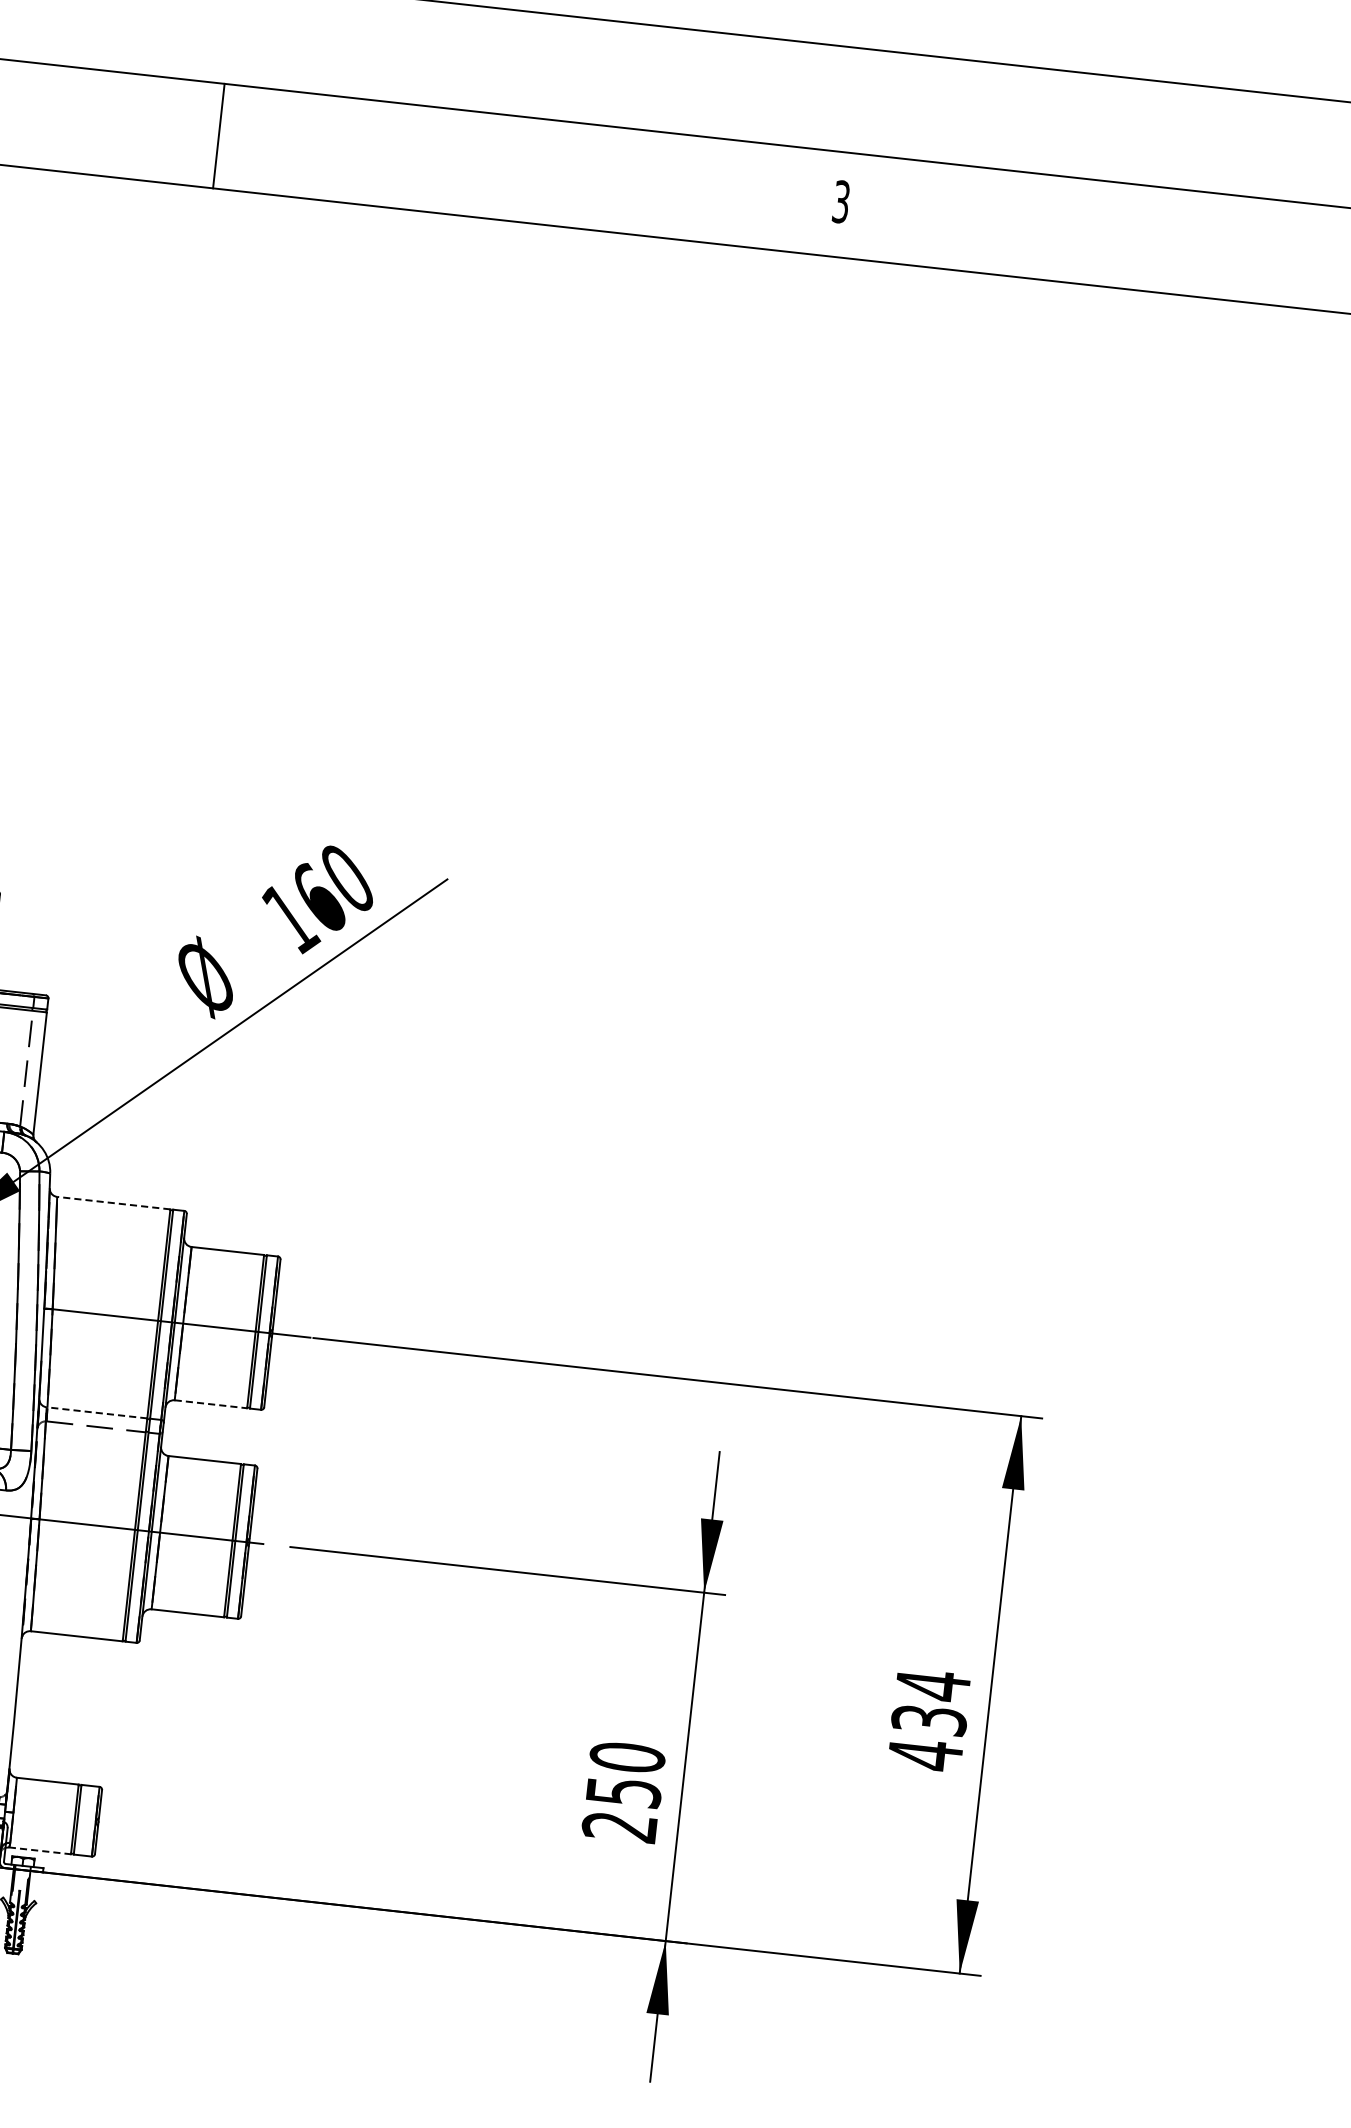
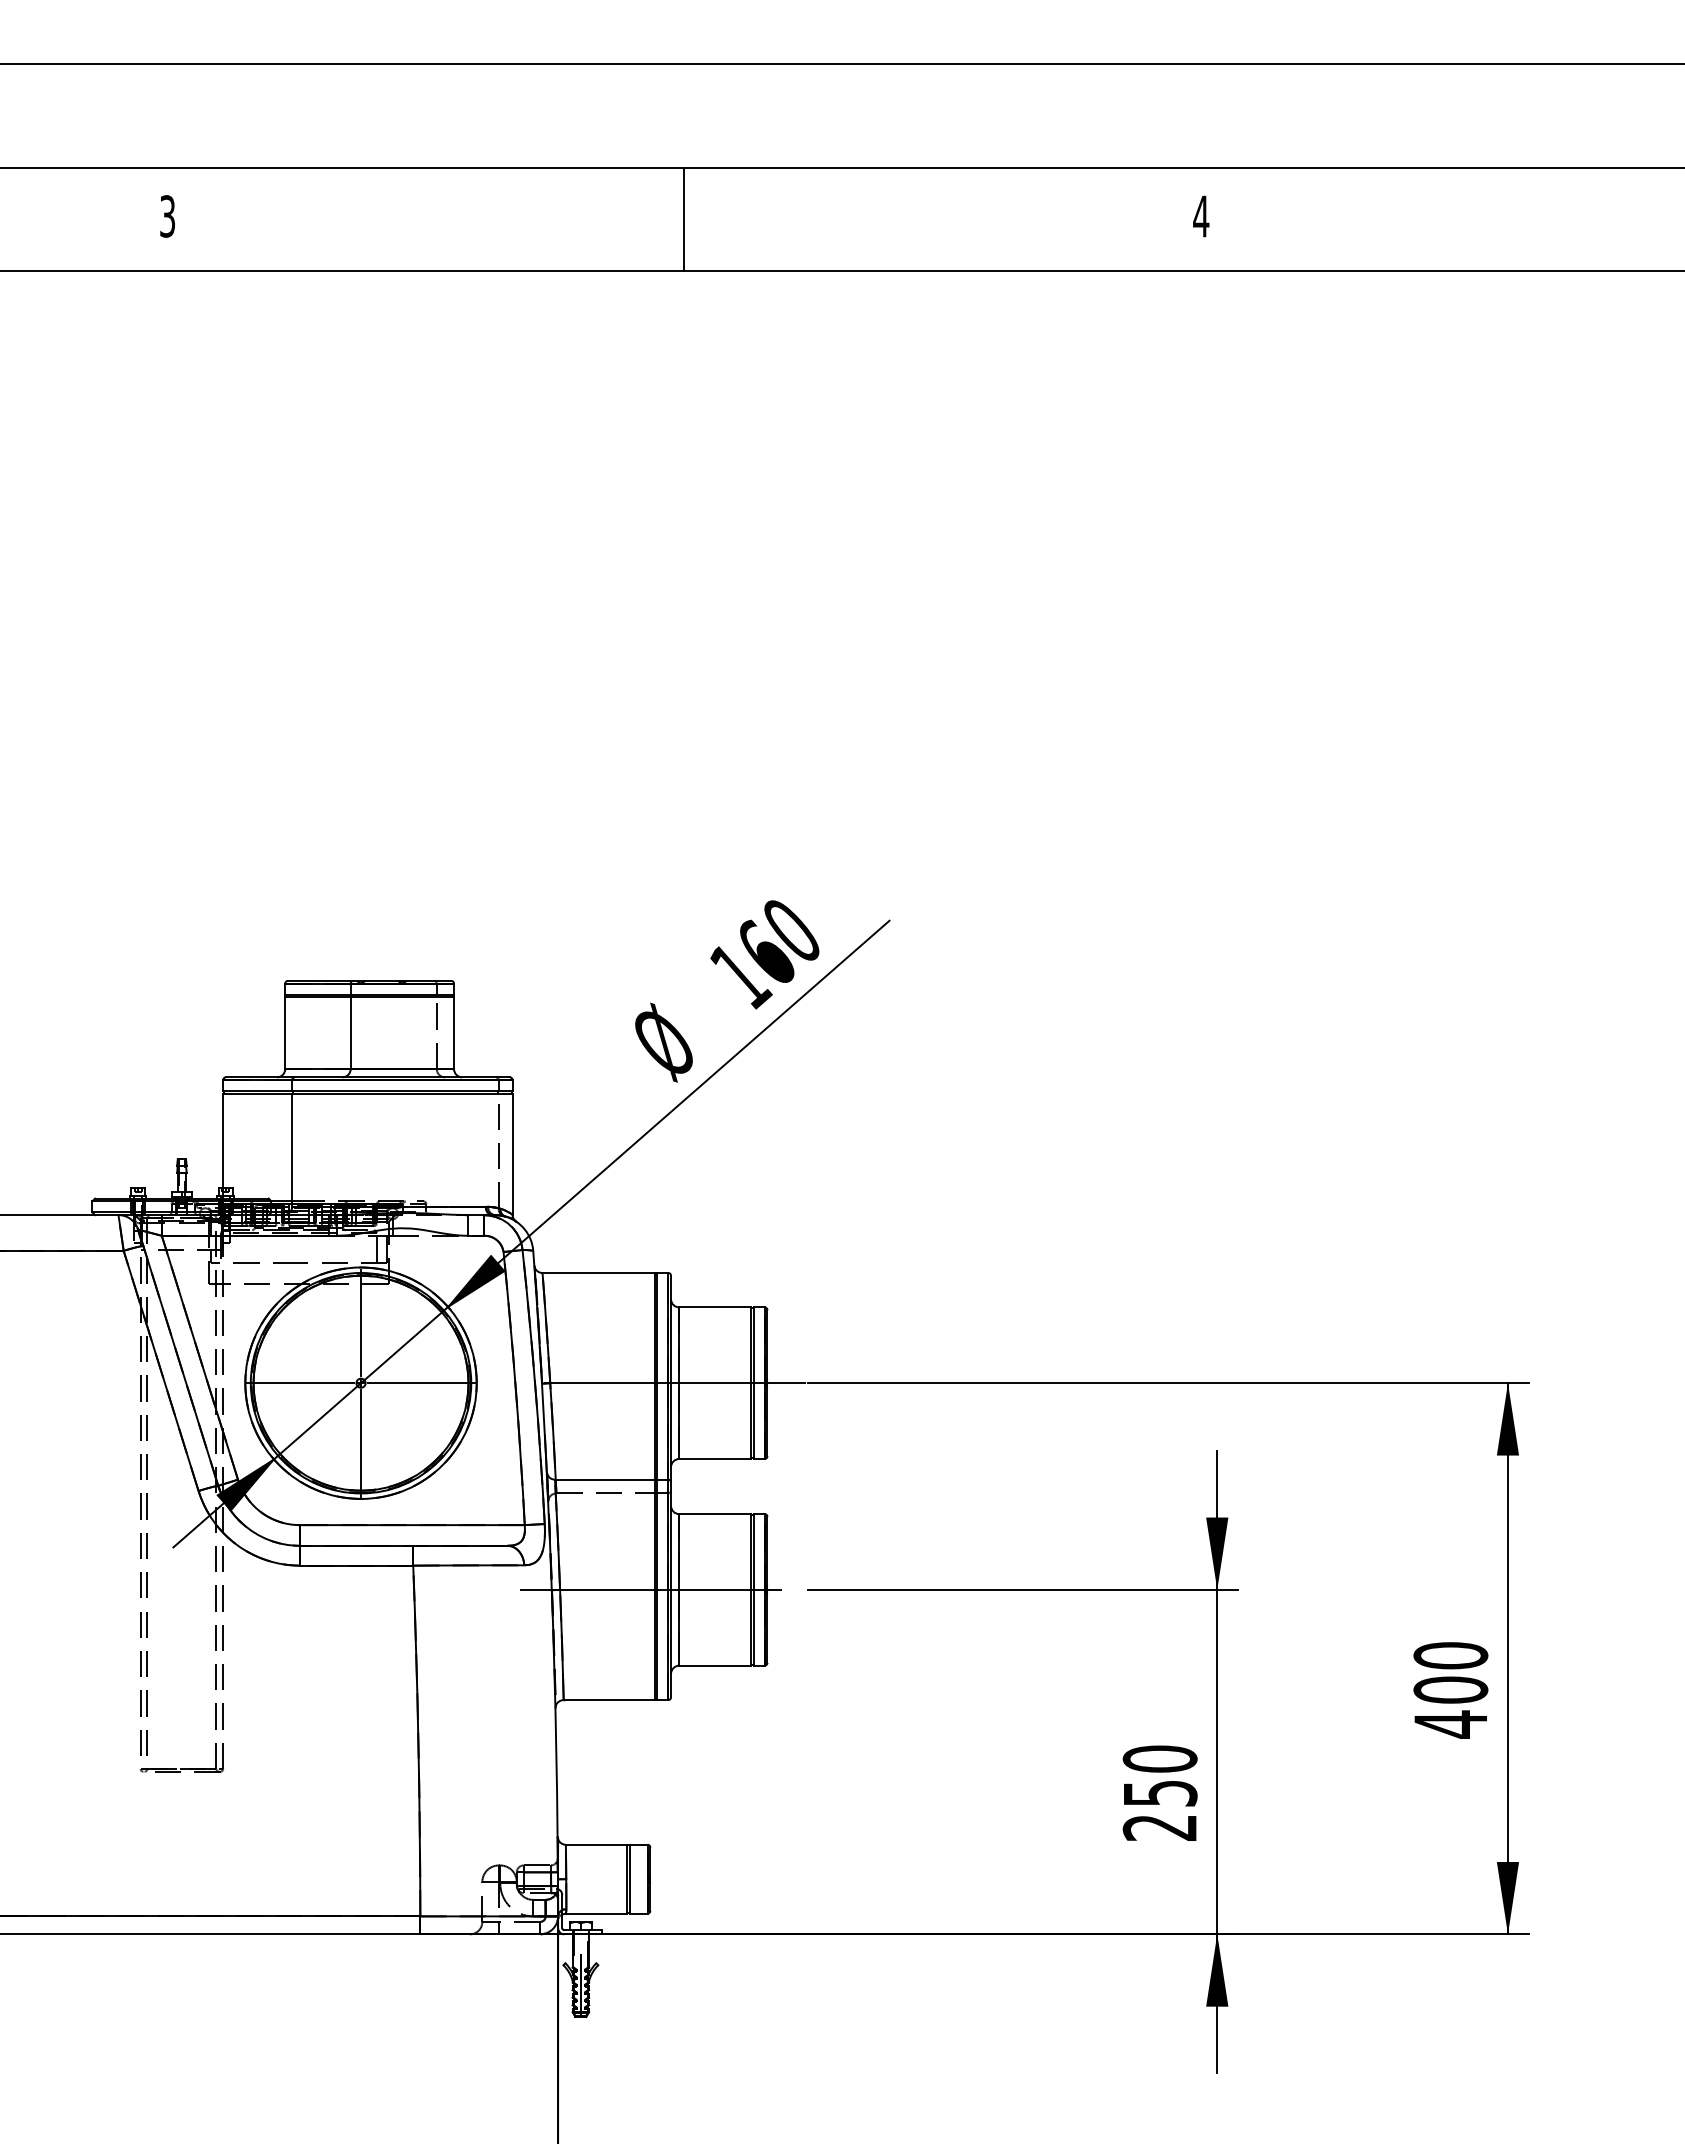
line: (219, 135) -> (684, 218), moved
text: (841, 201) -> (1201, 216), 3 -> 4
line: (113, 1202) -> (598, 1272), dashed -> solid
line: (211, 1404) -> (715, 1459), dashed -> solid
line: (96, 1412) -> (604, 1479), dashed -> solid
text: (930, 1702) -> (1450, 1672), 434 -> 400
line: (40, 1850) -> (596, 1913), dashed -> solid

